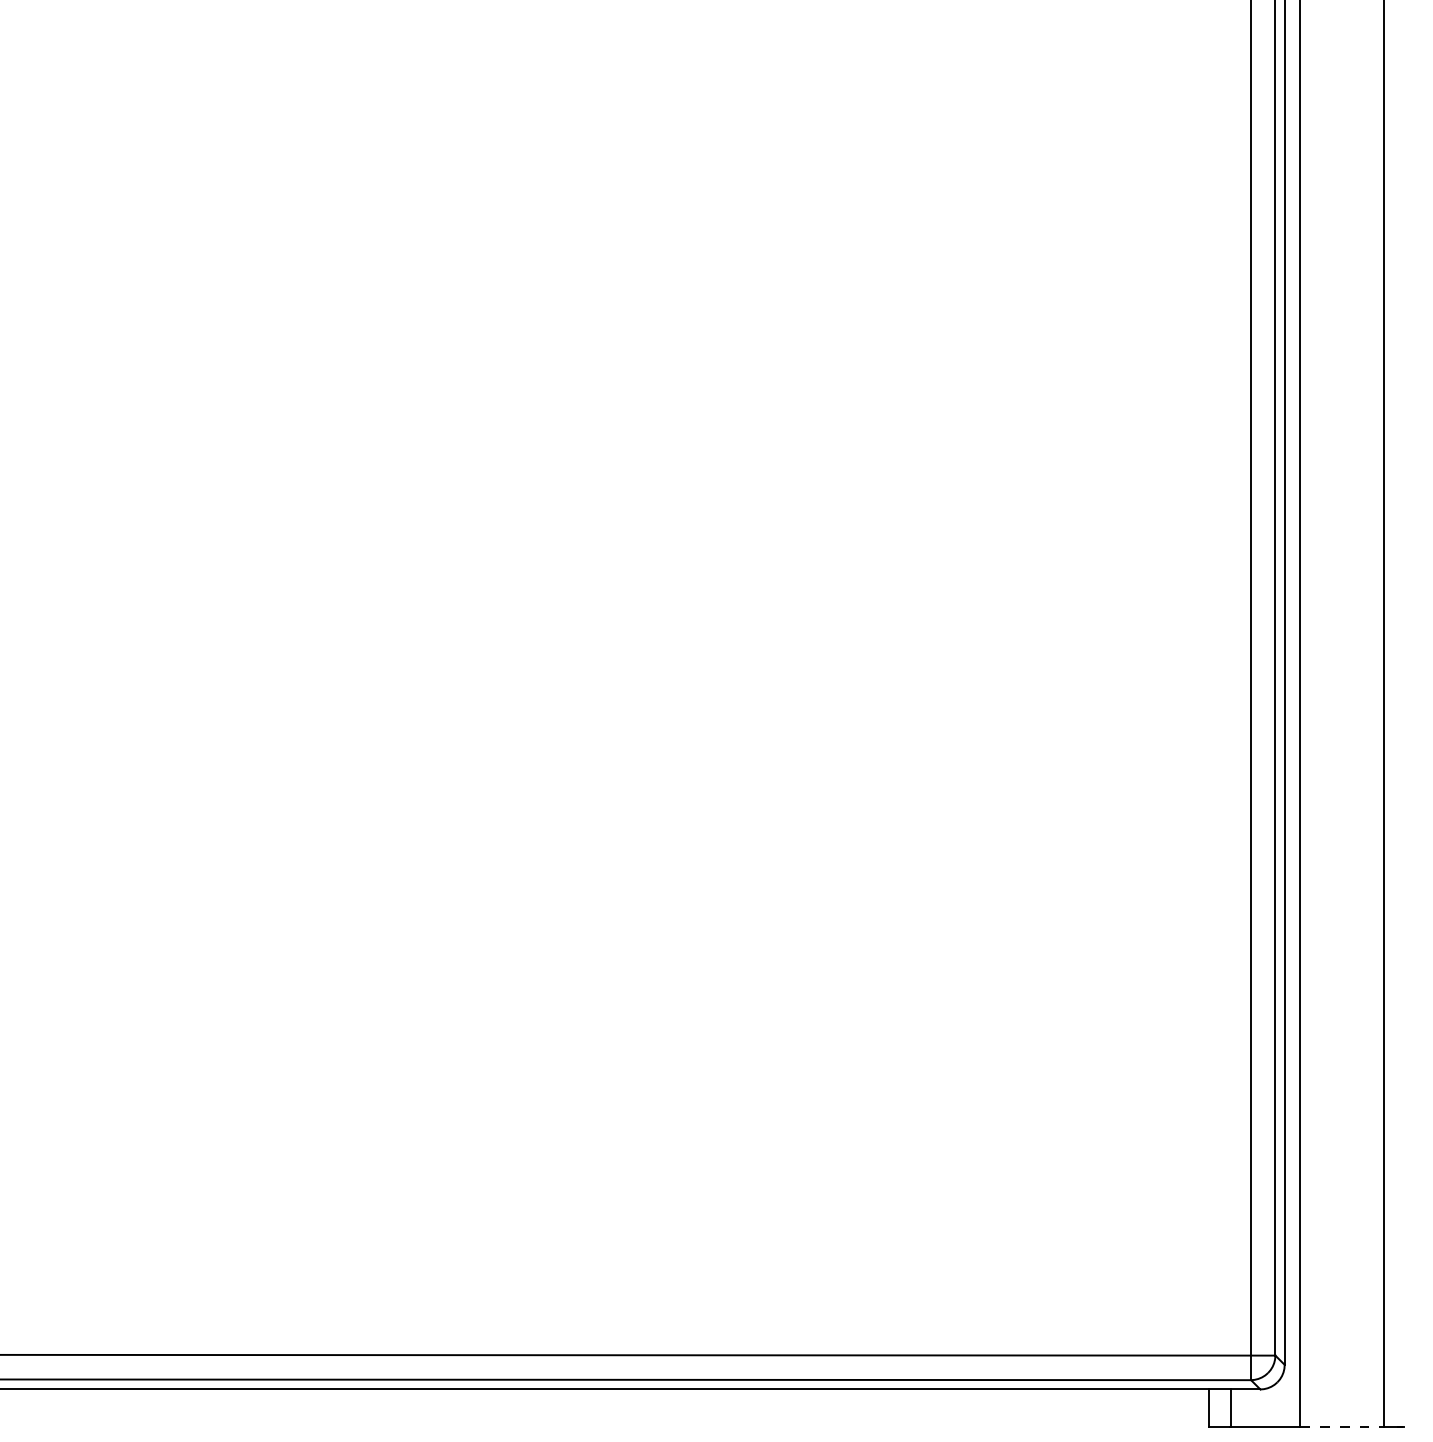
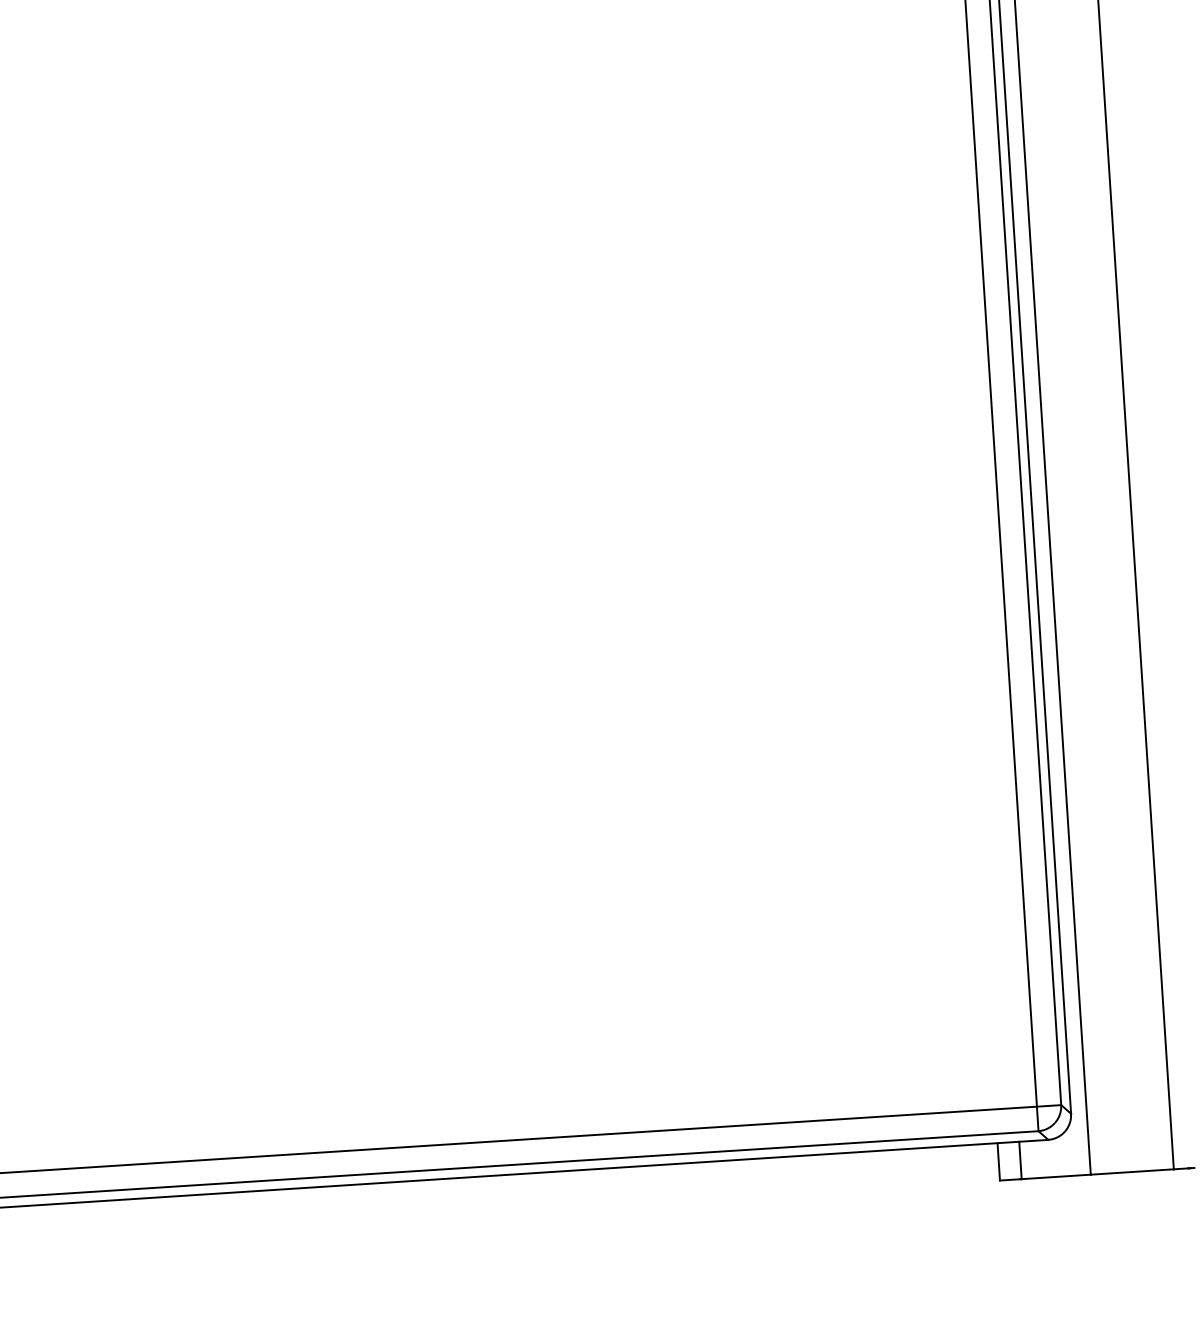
line: (1342, 1426) -> (1132, 1171), dashed -> solid

